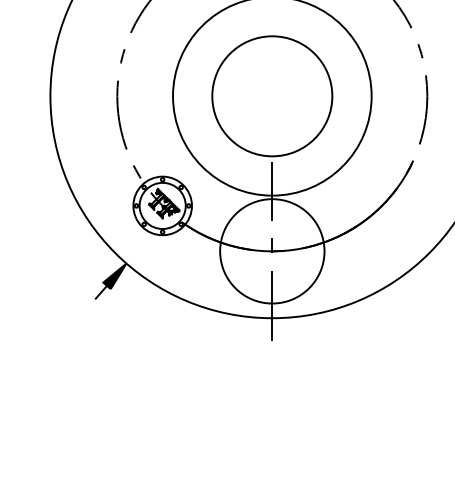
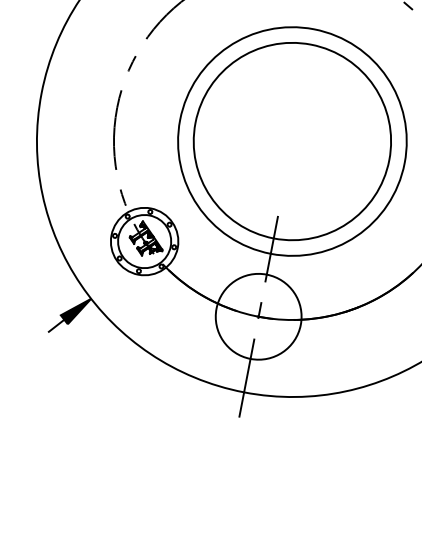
circle: (272, 96) -> (292, 141), size x1.43
circle: (272, 251) -> (258, 316), size x0.71

